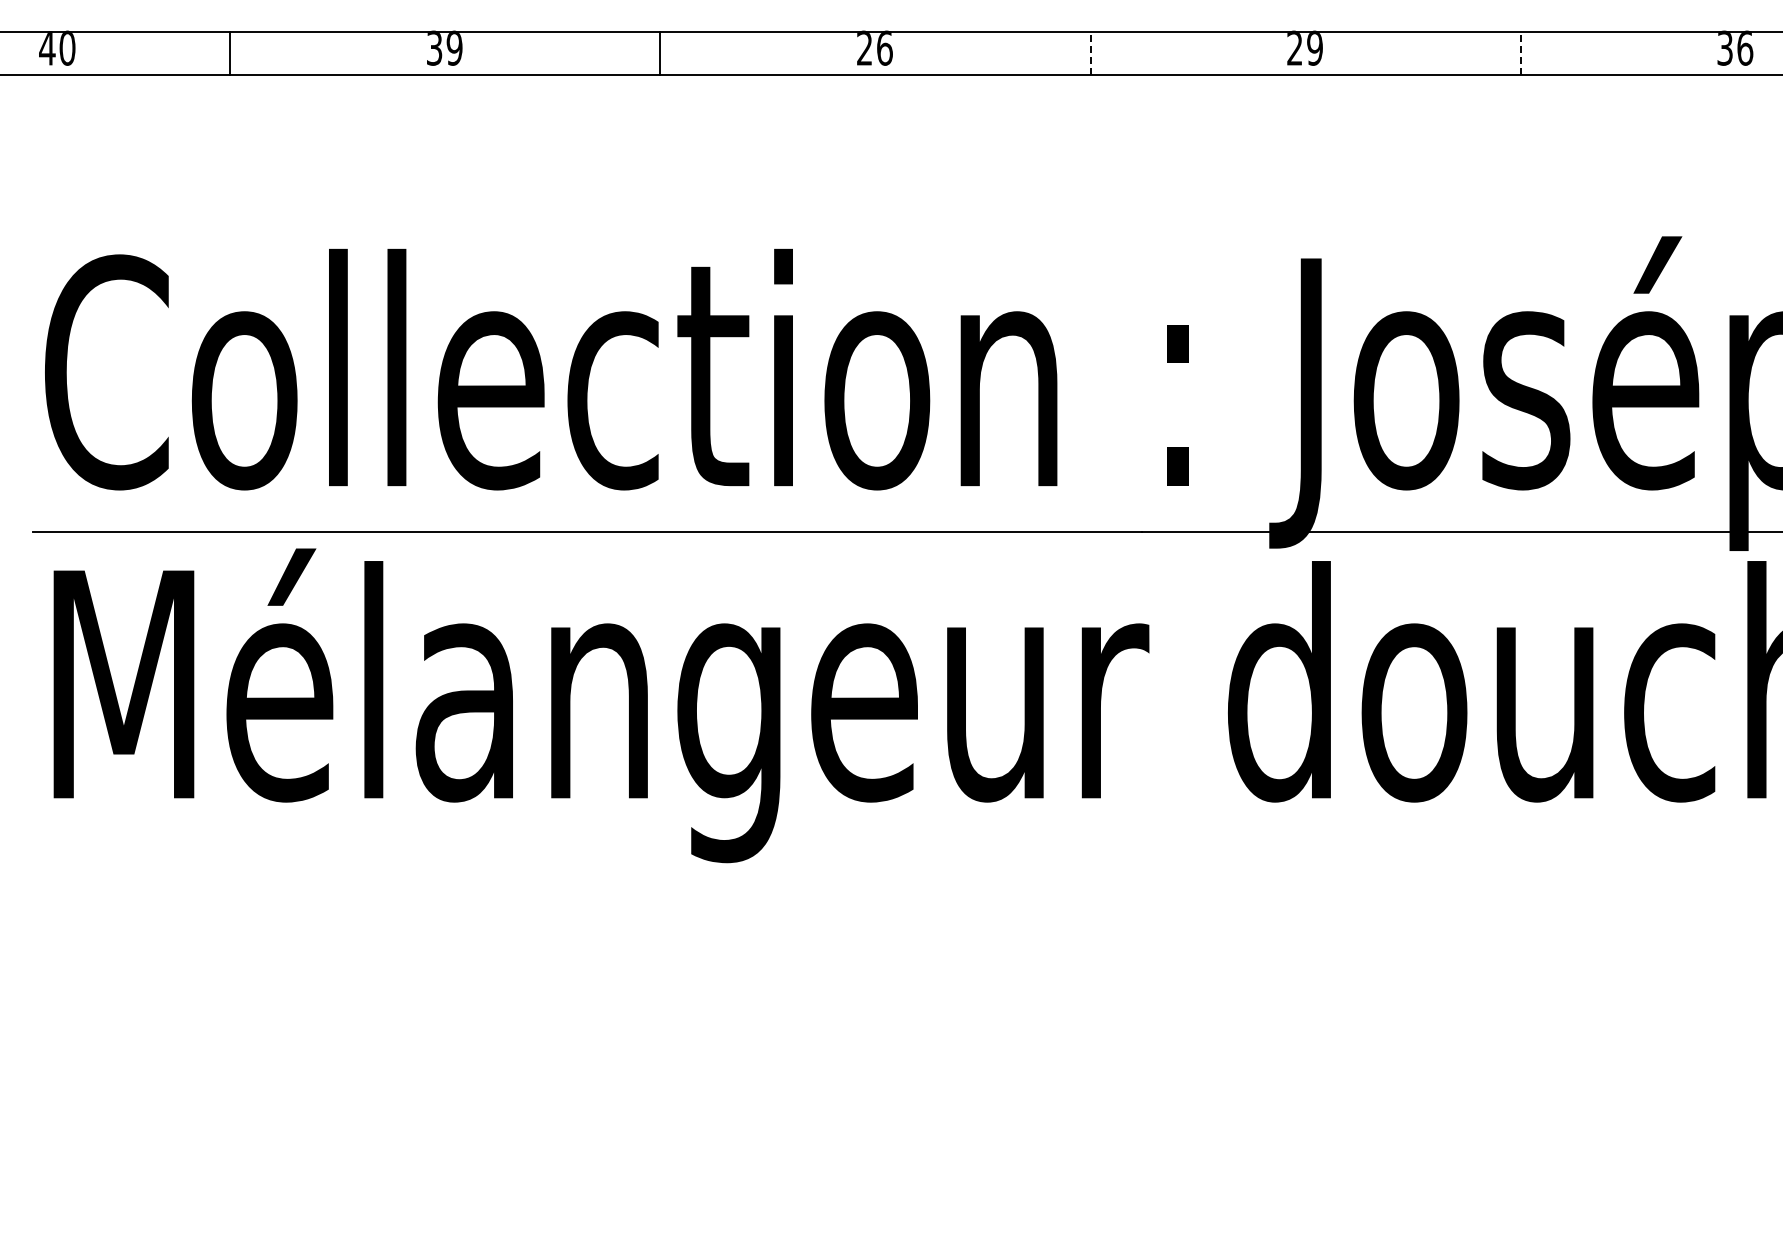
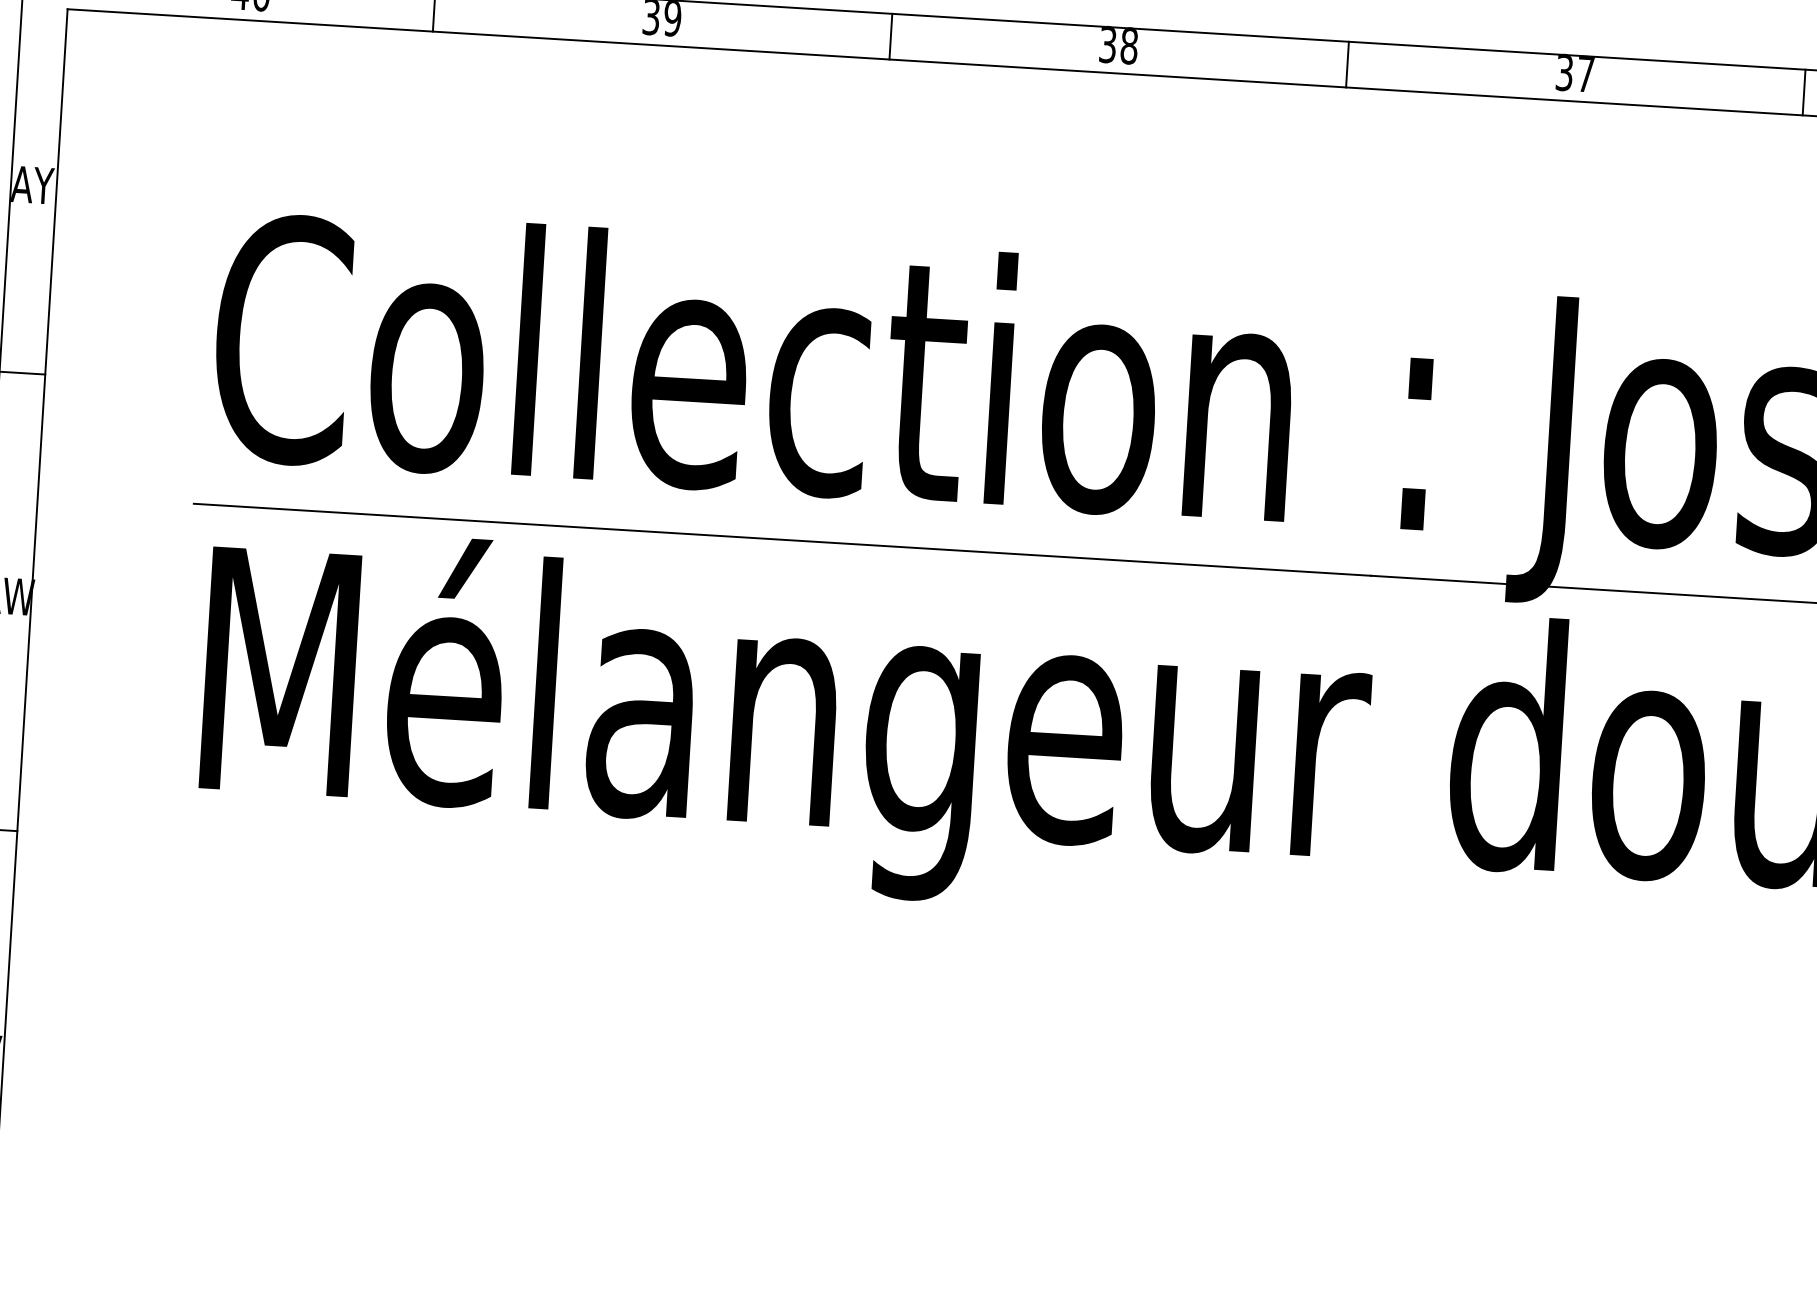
text: (874, 47) -> (1118, 44), 26 -> 38
text: (1304, 47) -> (1574, 72), 29 -> 37
line: (1090, 53) -> (1347, 64), dashed -> solid
line: (1520, 53) -> (1803, 92), dashed -> solid

